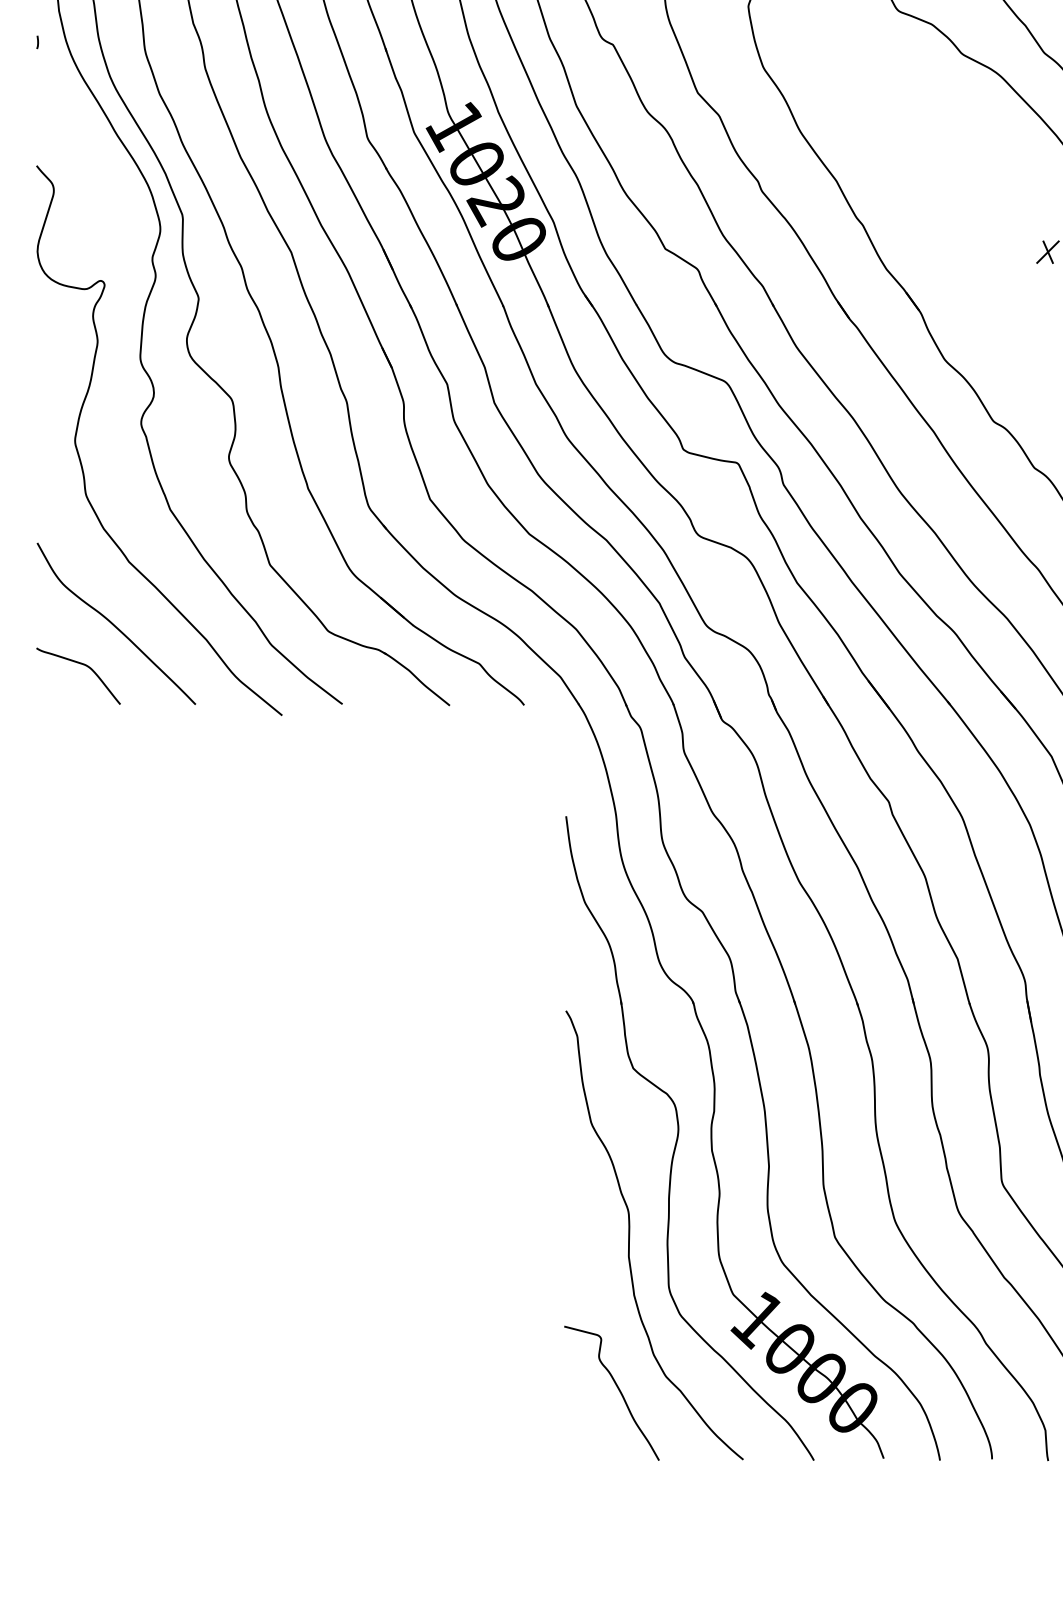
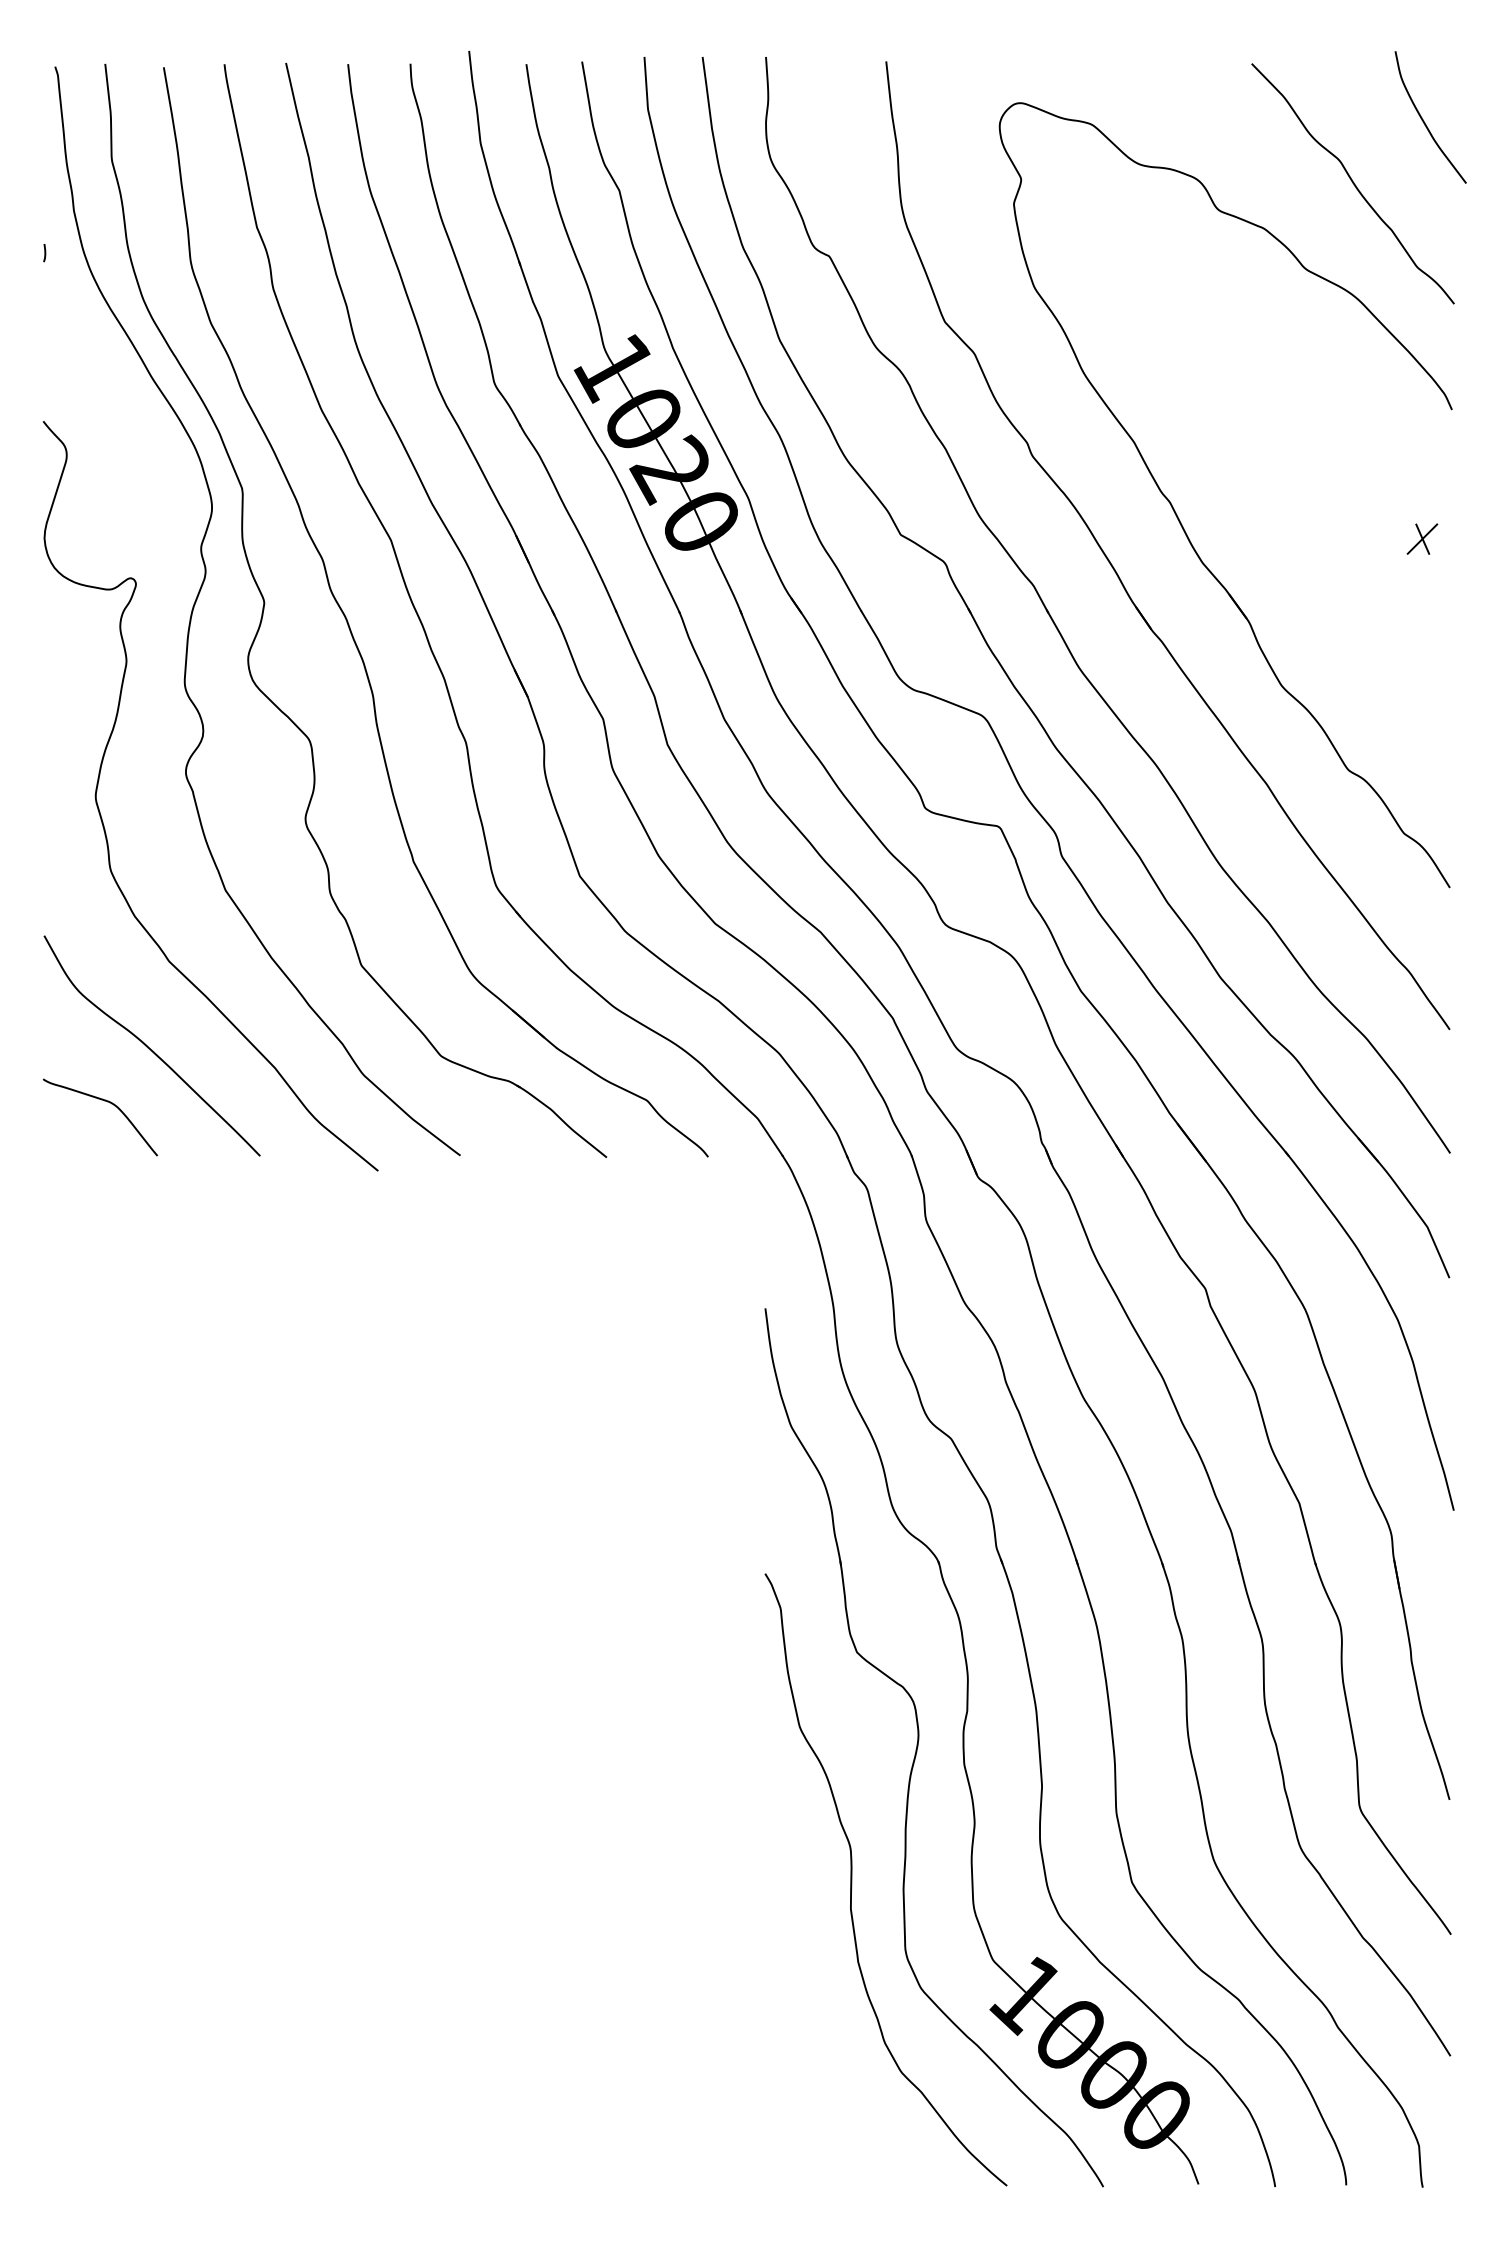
curve: (618, 1389) -> (836, 2090), removed

